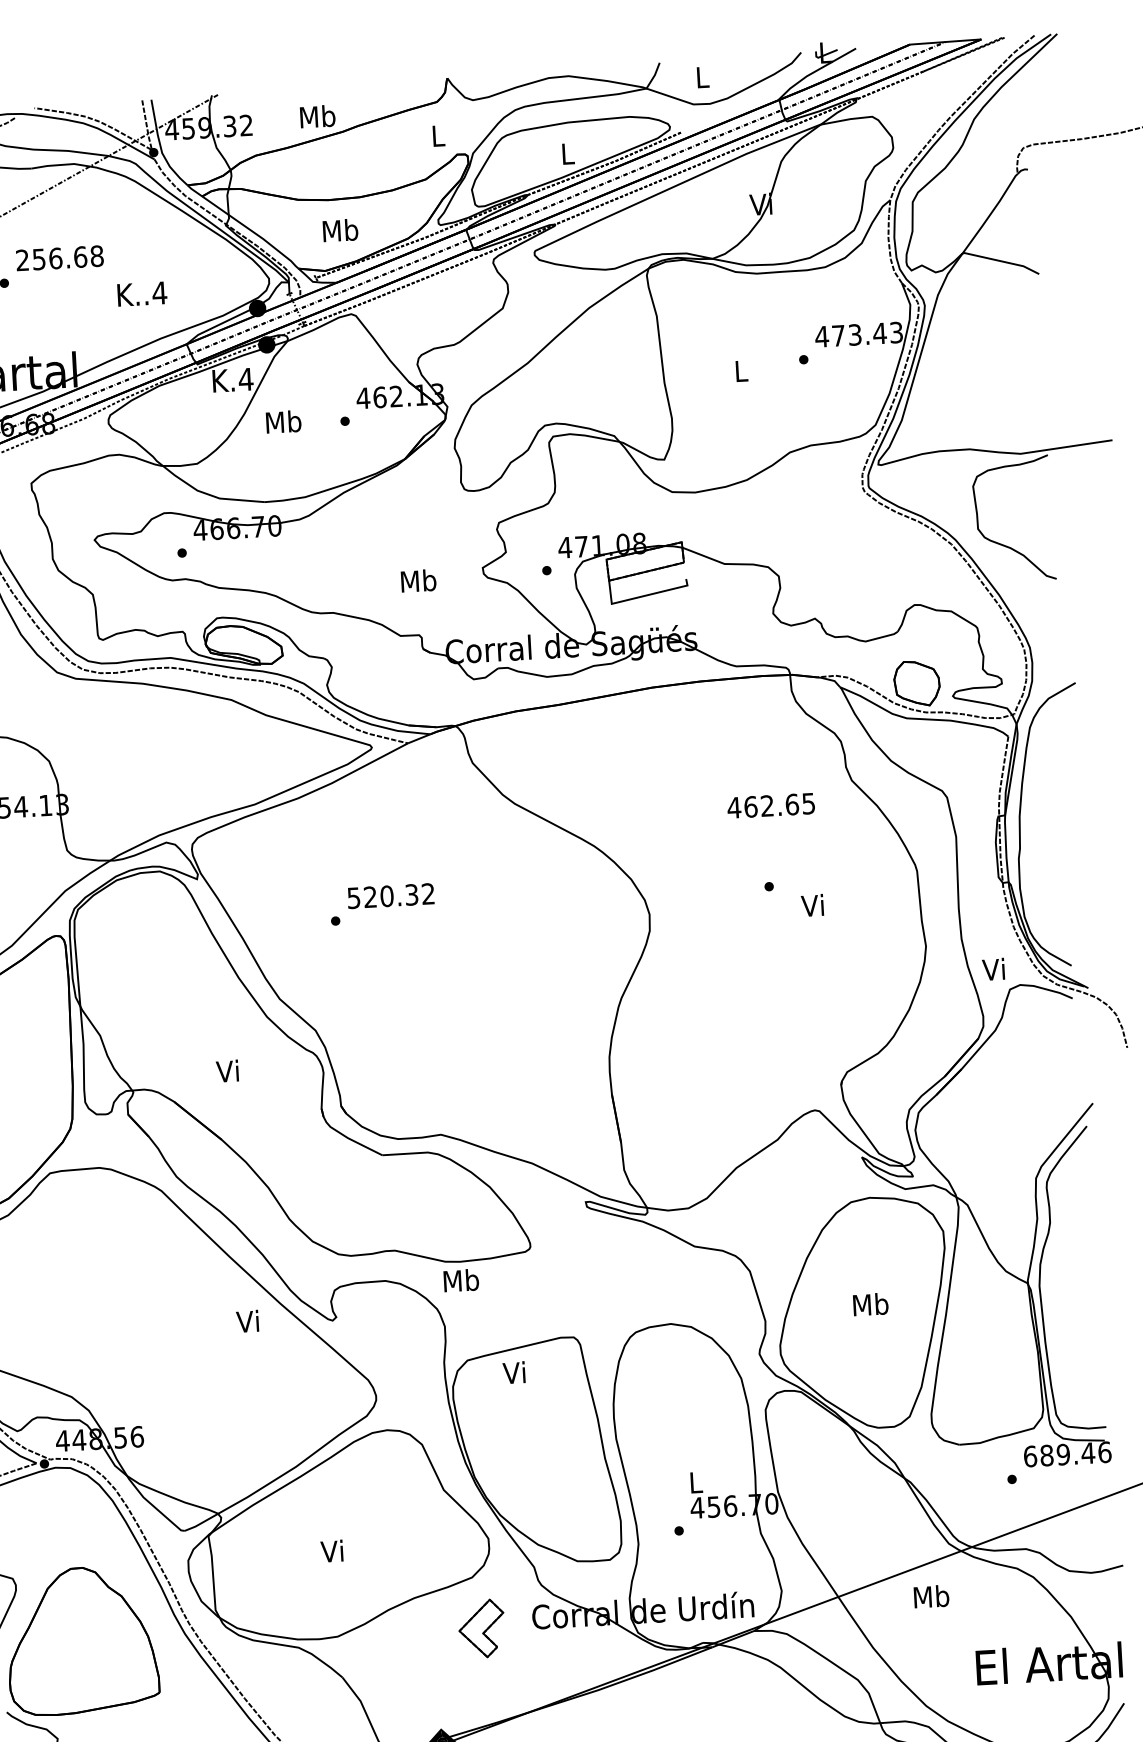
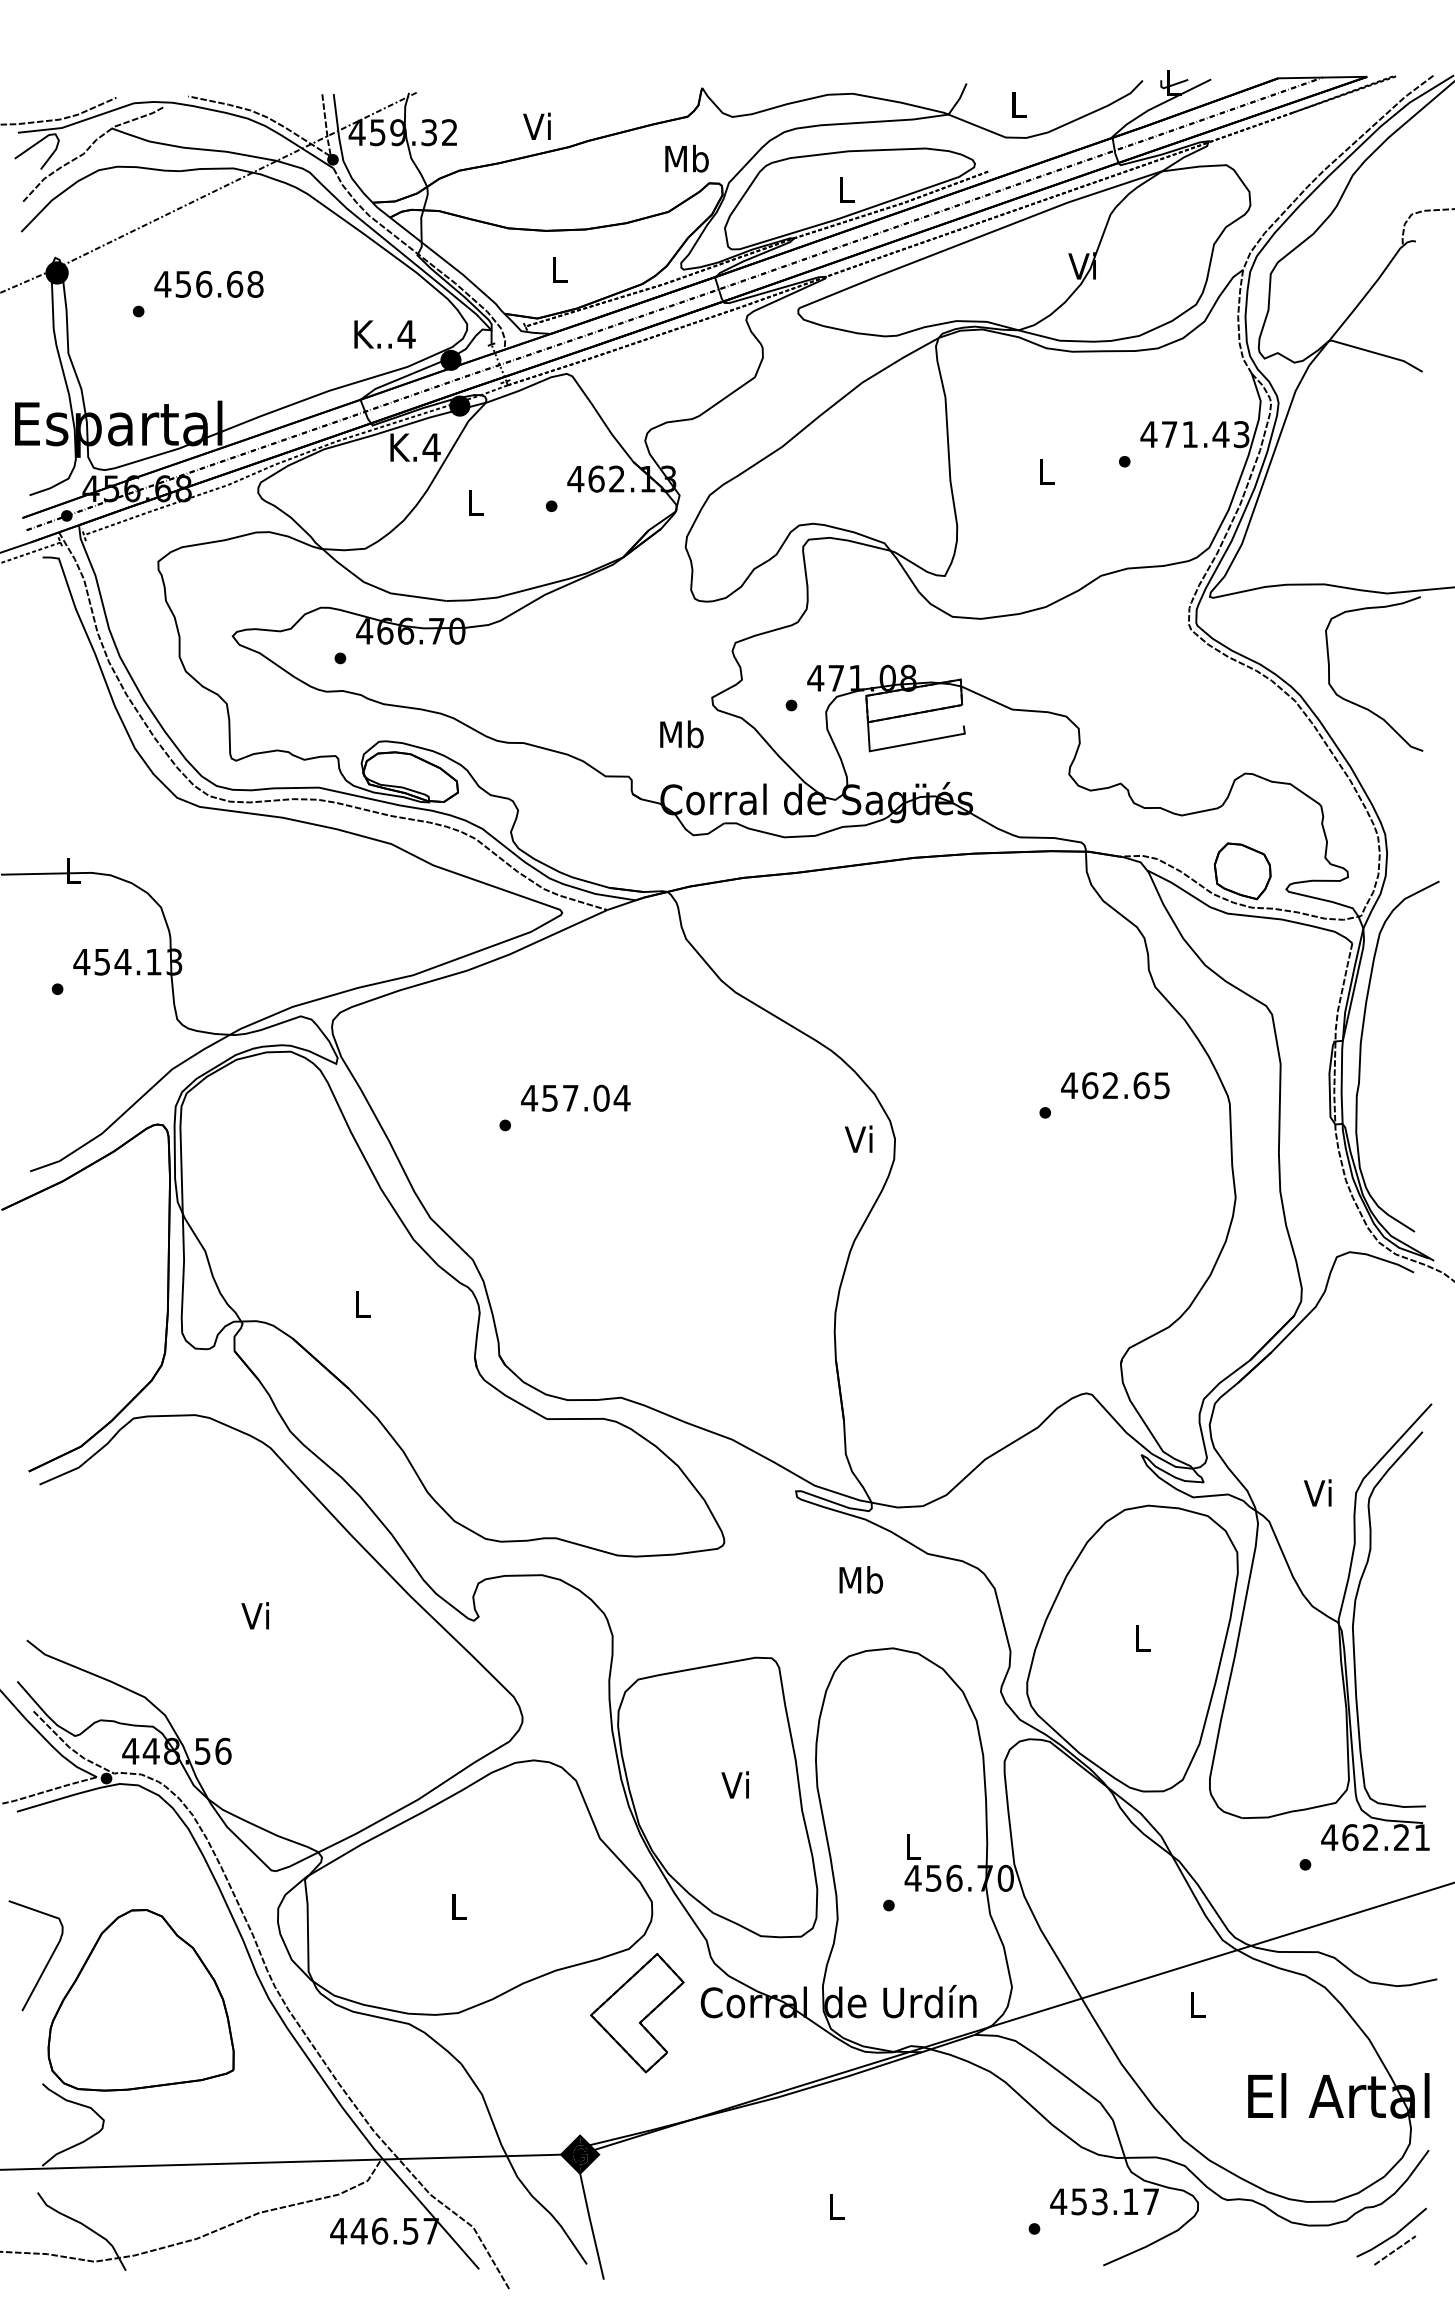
text: (317, 116) -> (538, 126), Mb -> Vi
text: (437, 135) -> (686, 158), L -> Mb
text: (339, 230) -> (558, 269), Mb -> L
text: (22, 259) -> (162, 283), 256.68 -> 456.68
text: (141, 294) -> (384, 334), moved
text: (854, 334) -> (1189, 434), 473.43 -> 471.43
text: (283, 421) -> (475, 502), Mb -> L
text: (418, 581) -> (681, 734), moved
text: (771, 805) -> (1115, 1085), moved
text: (390, 895) -> (575, 1097), 520.32 -> 457.04
text: (812, 904) -> (858, 1138), moved
text: (993, 969) -> (1317, 1492), moved
text: (227, 1070) -> (360, 1303), Vi -> L
text: (460, 1280) -> (860, 1579), moved
text: (870, 1304) -> (1142, 1637), Mb -> L
text: (246, 1321) -> (254, 1615), moved
text: (513, 1372) -> (734, 1784), moved
text: (1067, 1454) -> (1375, 1837), 689.46 -> 462.21
text: (331, 1551) -> (456, 1906), Vi -> L
text: (931, 1596) -> (1197, 2004), Mb -> L
part: (481, 1628) -> (637, 2013), size x1.67

